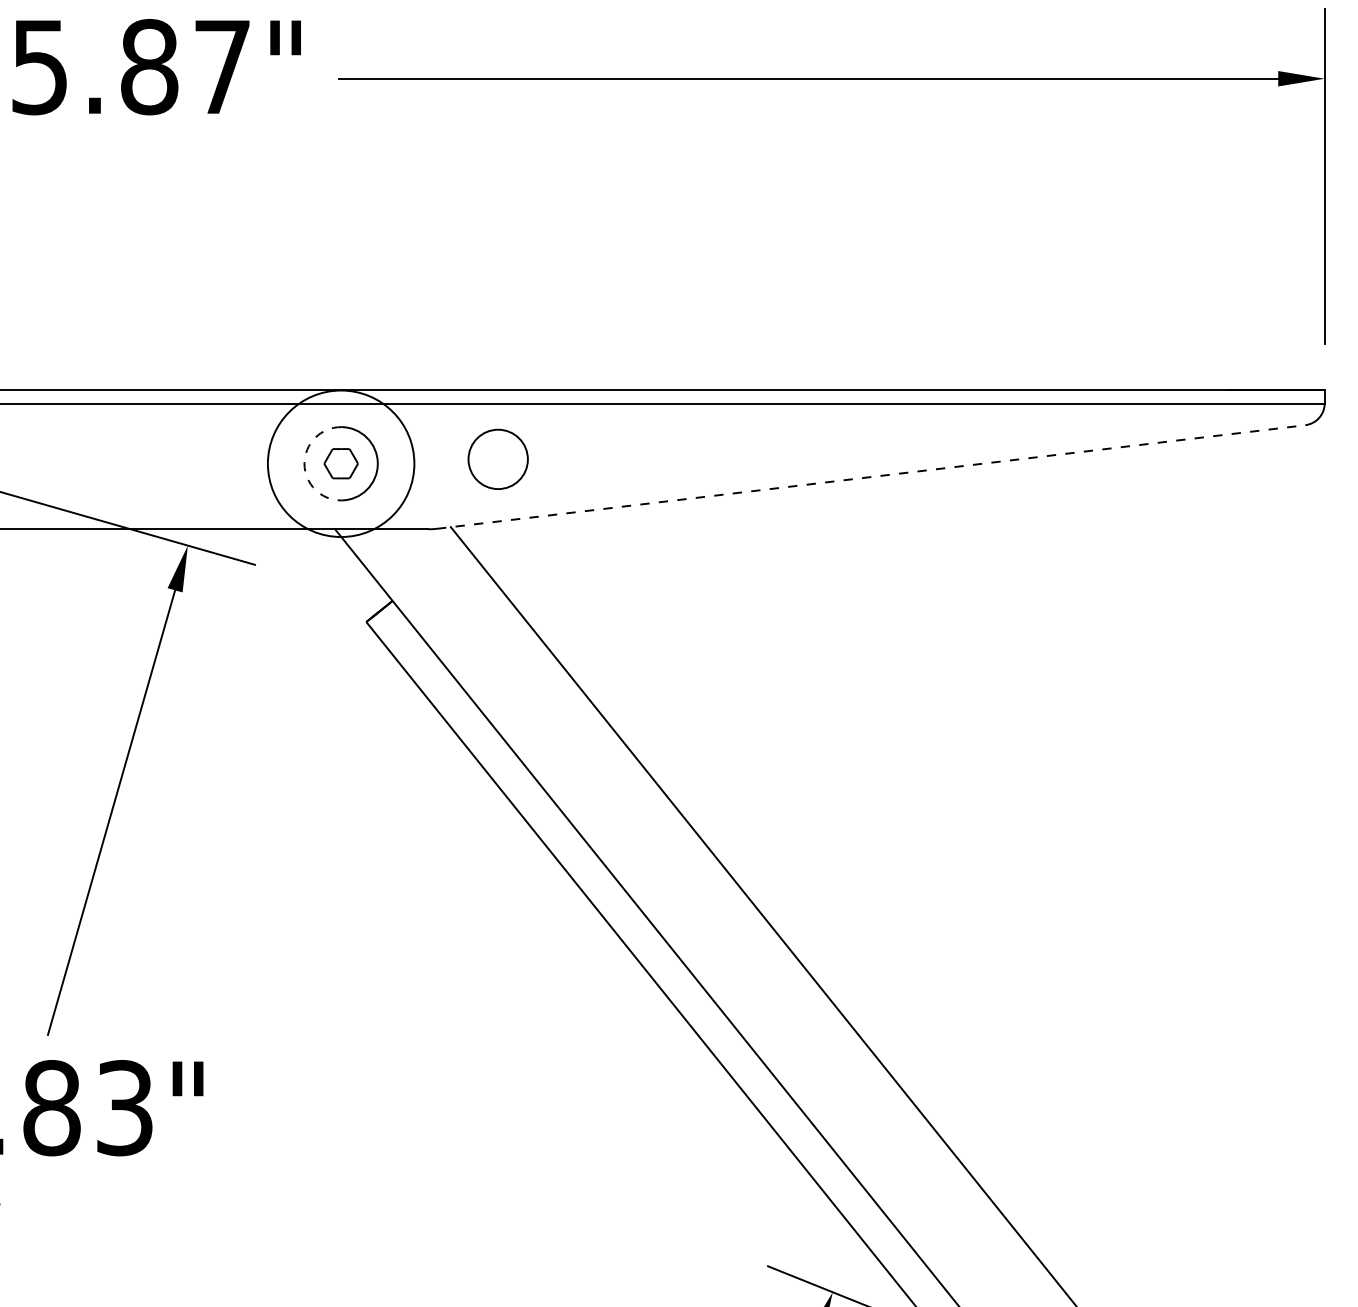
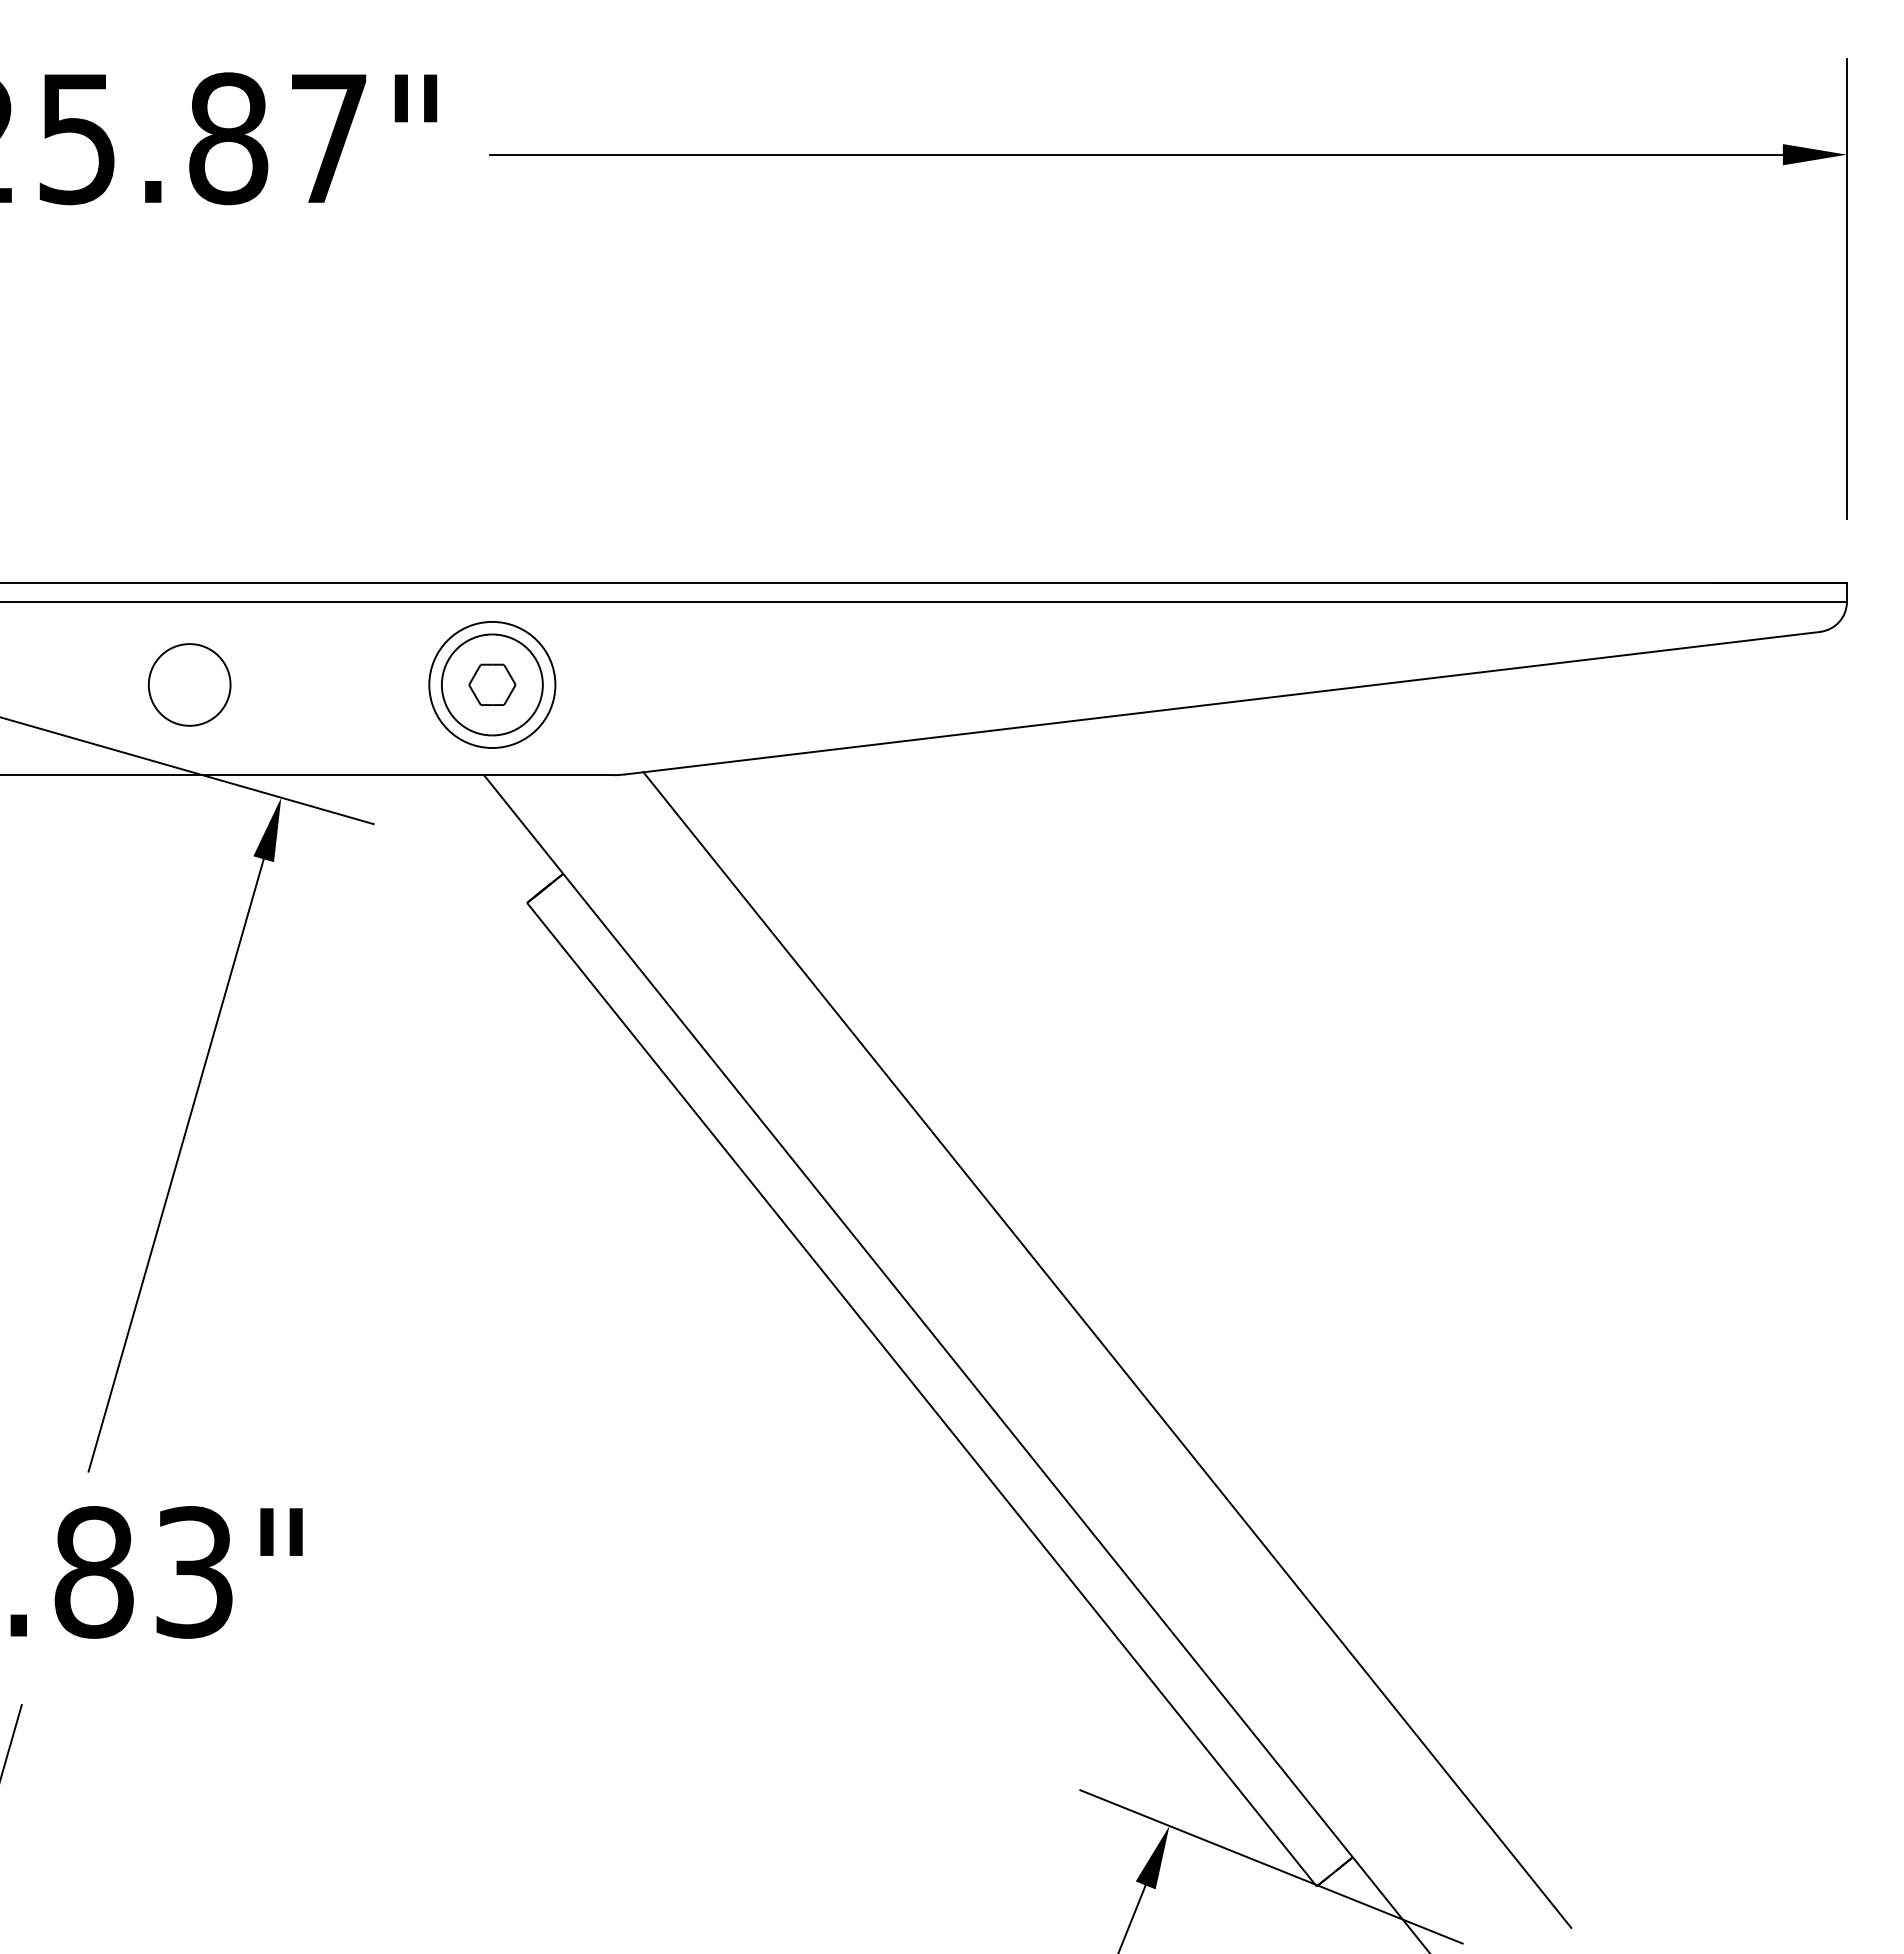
circle: (498, 459) -> (189, 684), moved
arc: (304, 463) -> (441, 684), dashed -> solid
circle: (341, 463) -> (492, 684), size x0.62
line: (871, 477) -> (1222, 703), dashed -> solid

